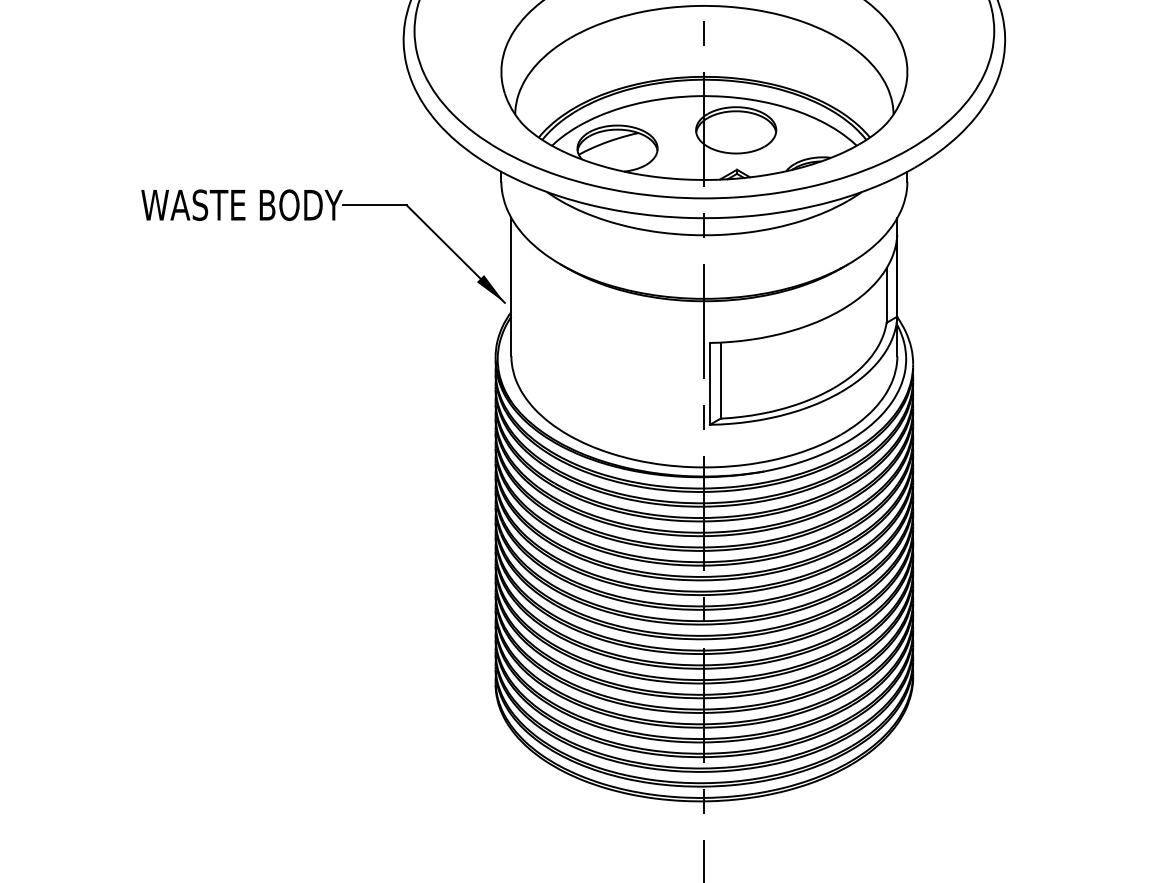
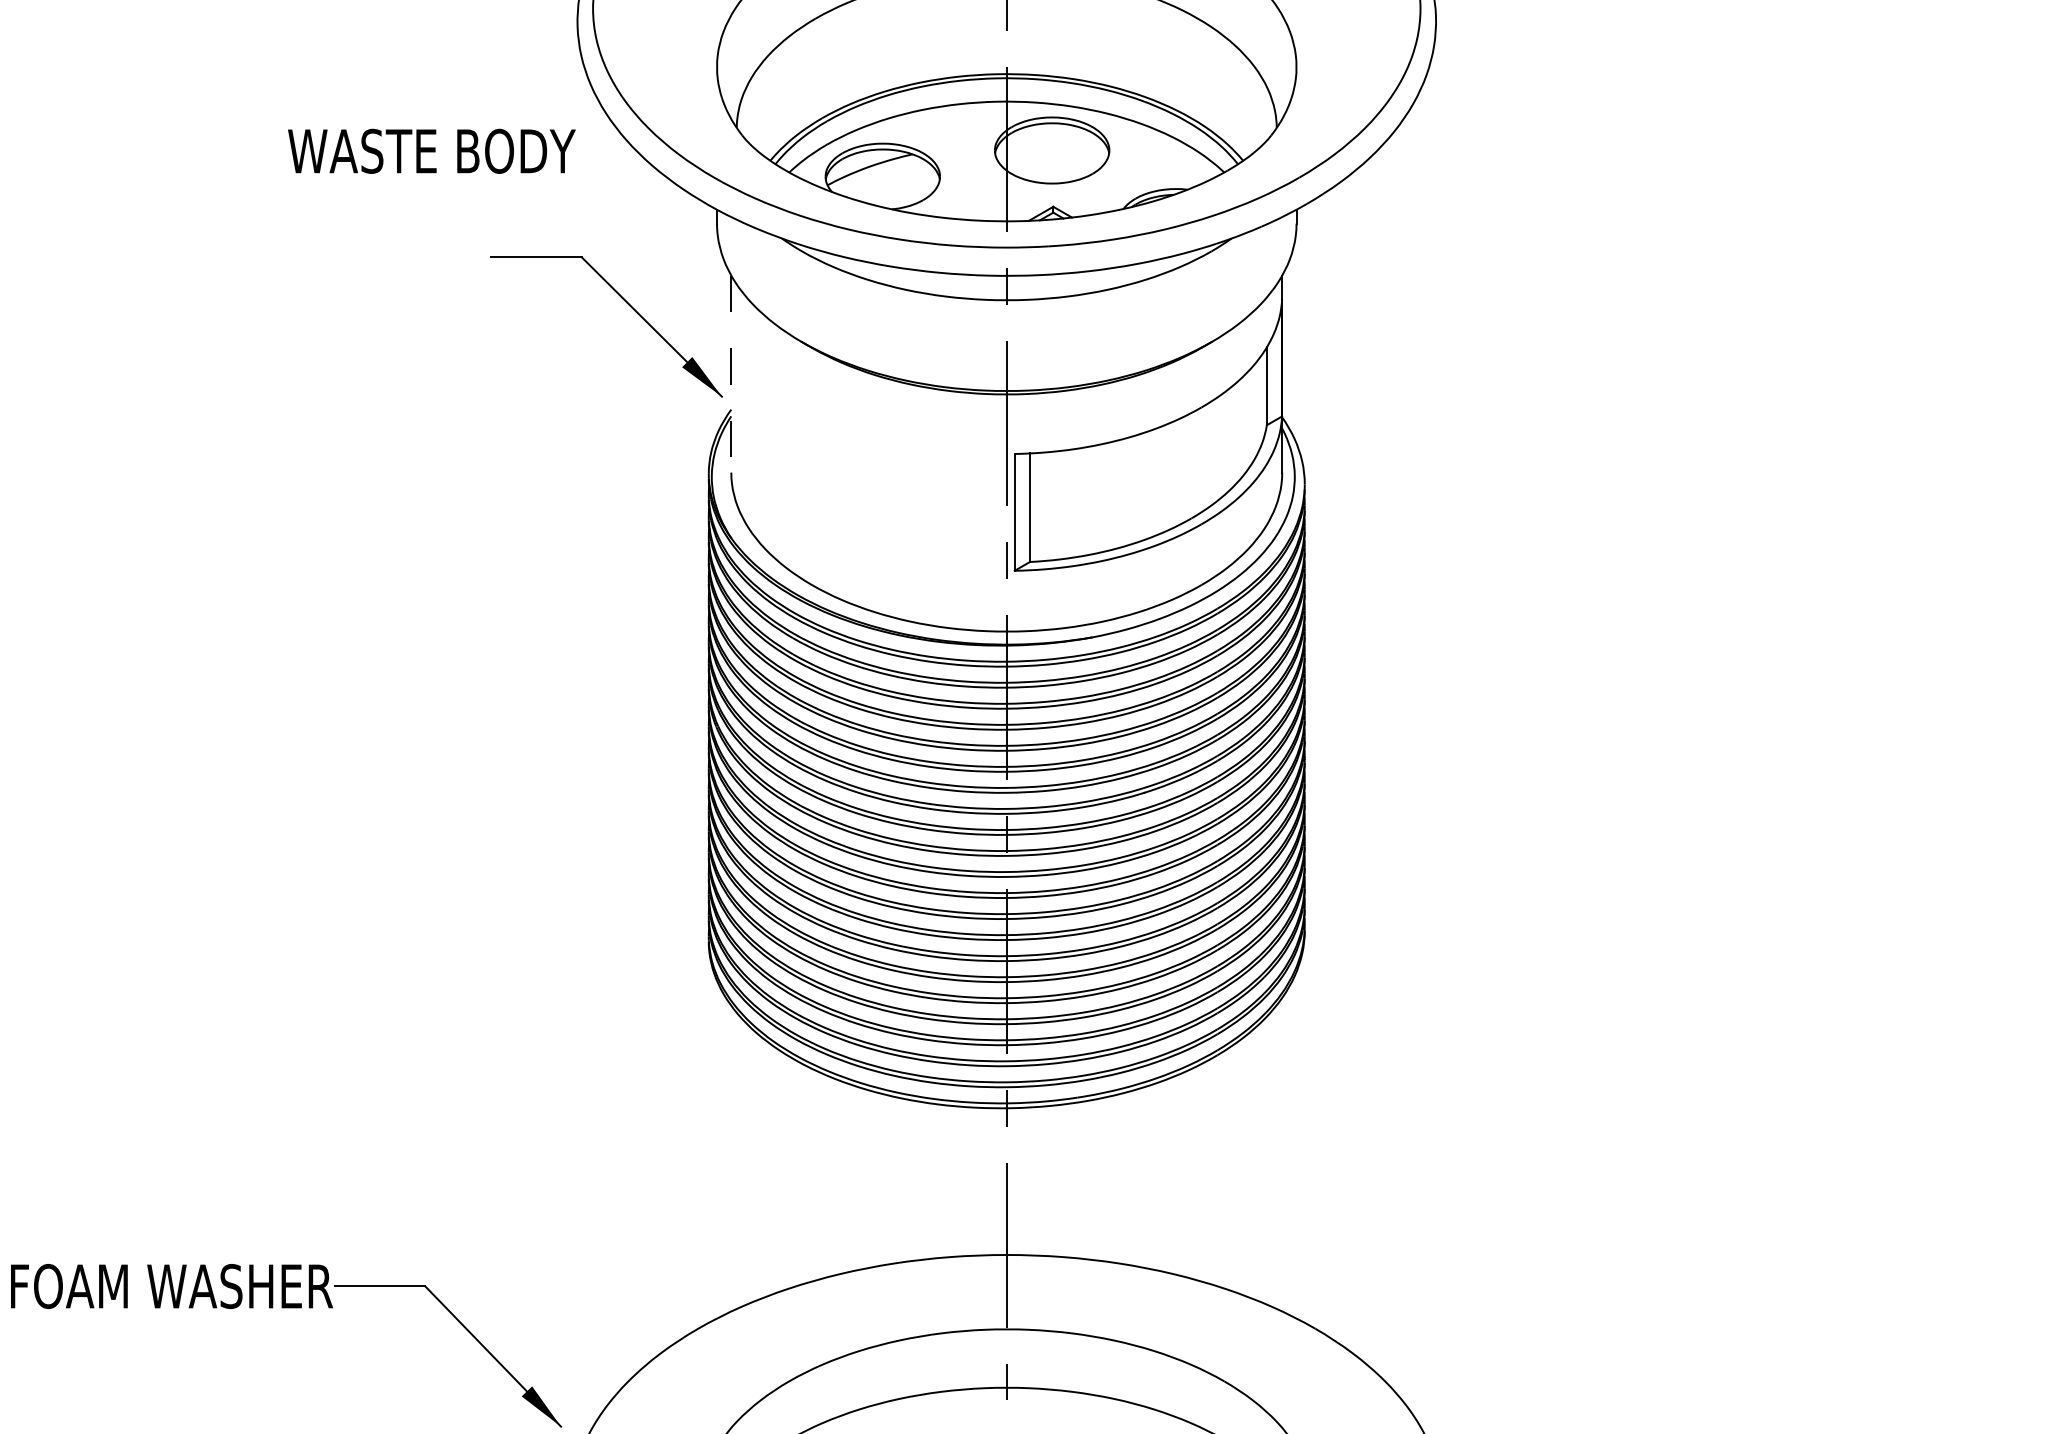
text: (241, 204) -> (431, 150), moved
line: (511, 287) -> (731, 374), solid -> dashed

